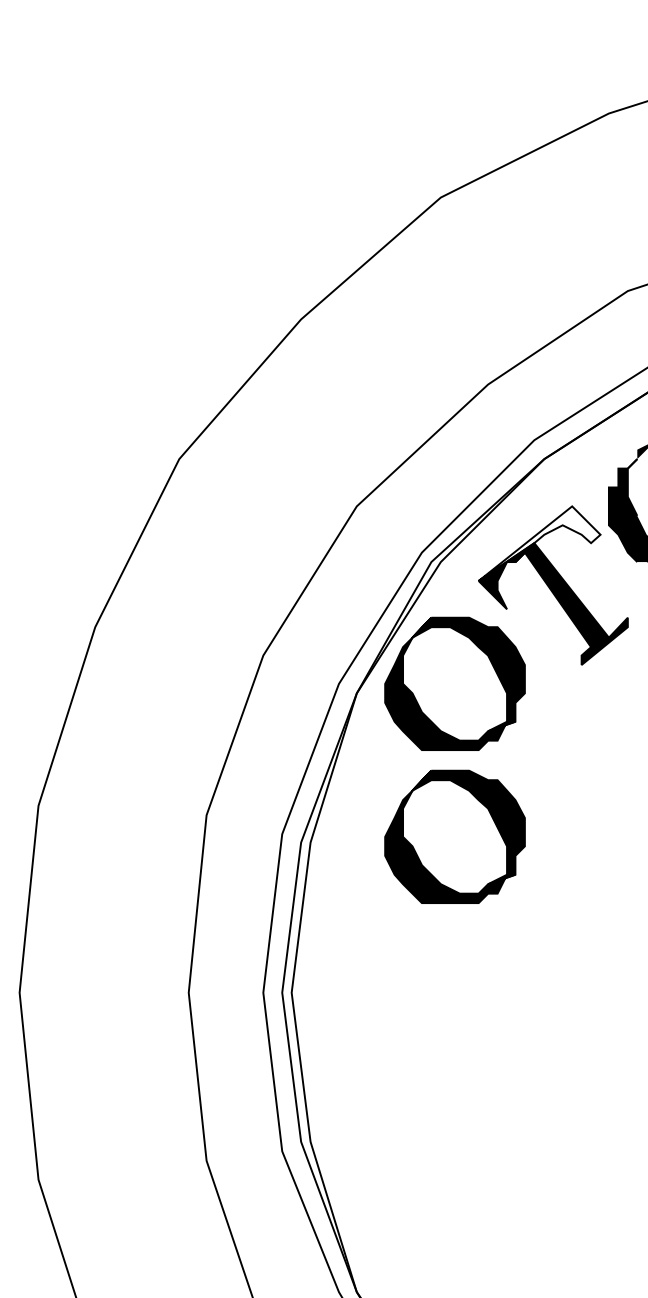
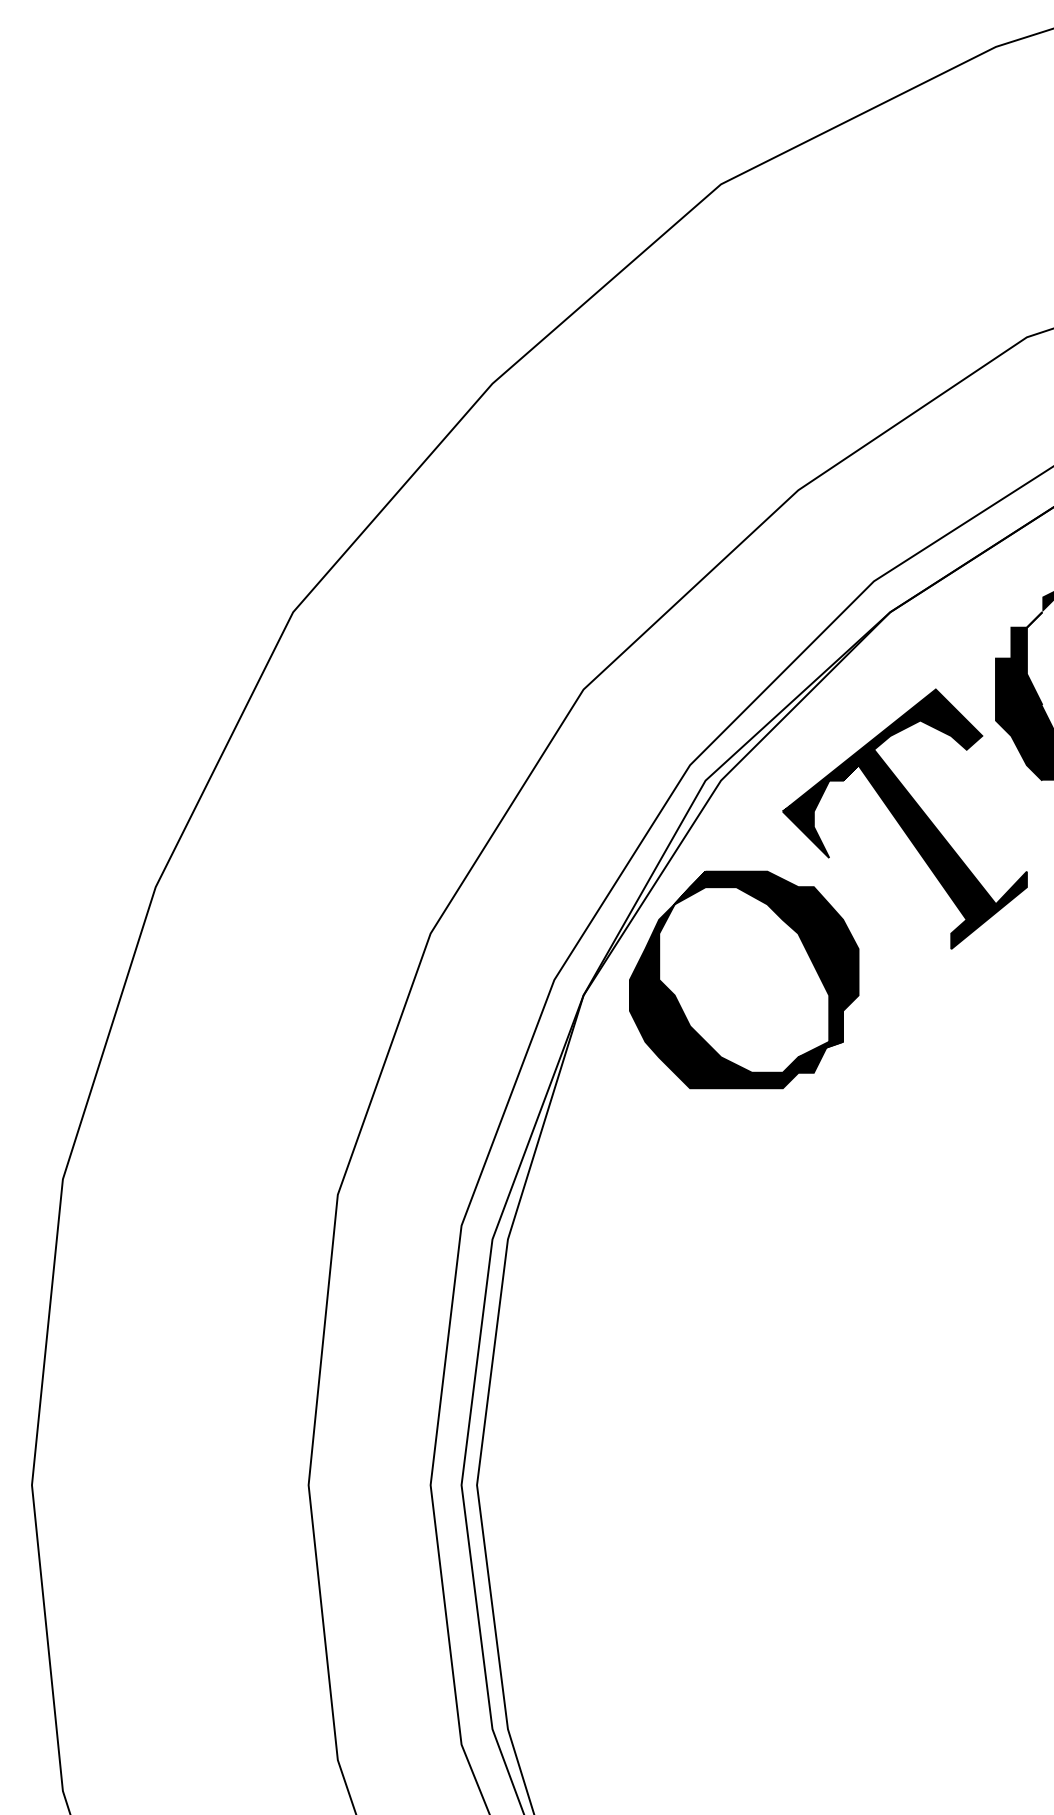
fill: (539, 543) -> (882, 750), added
part: (454, 836) -> (743, 1229), removed

